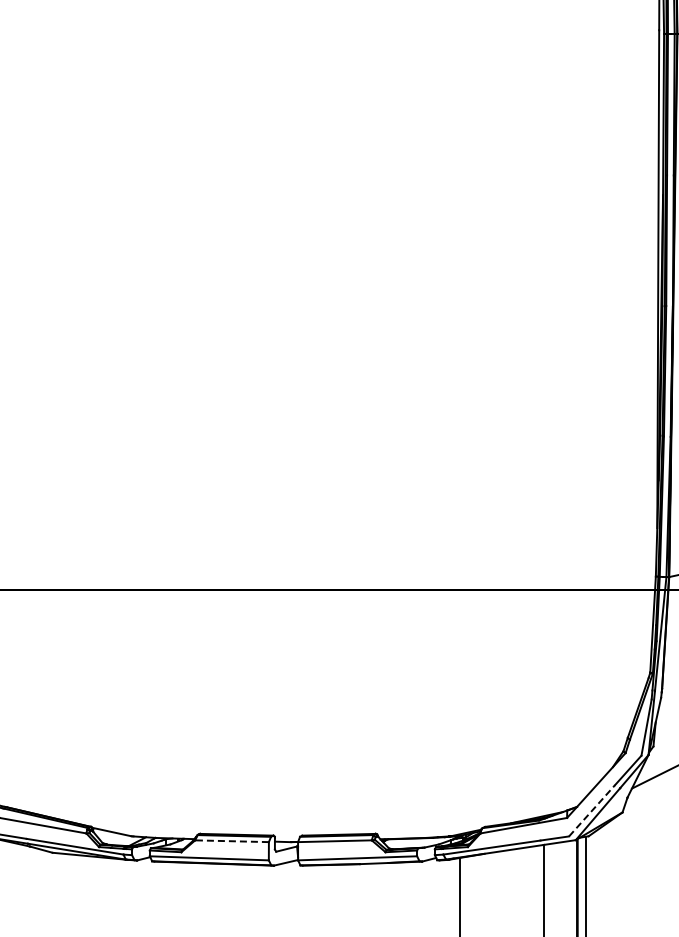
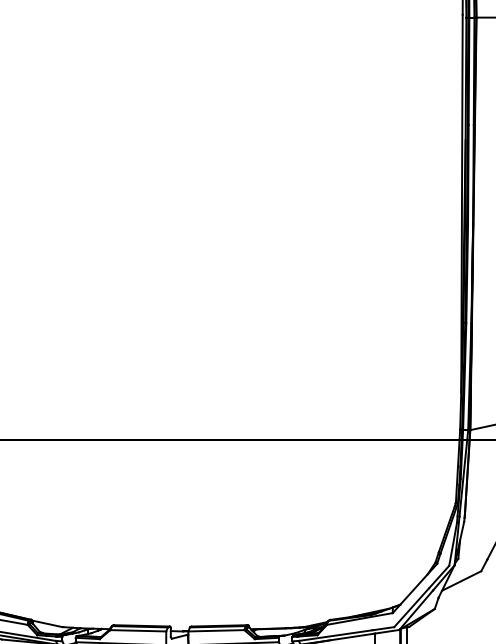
line: (592, 810) -> (412, 607), dashed -> solid
line: (232, 841) -> (138, 630), dashed -> solid

